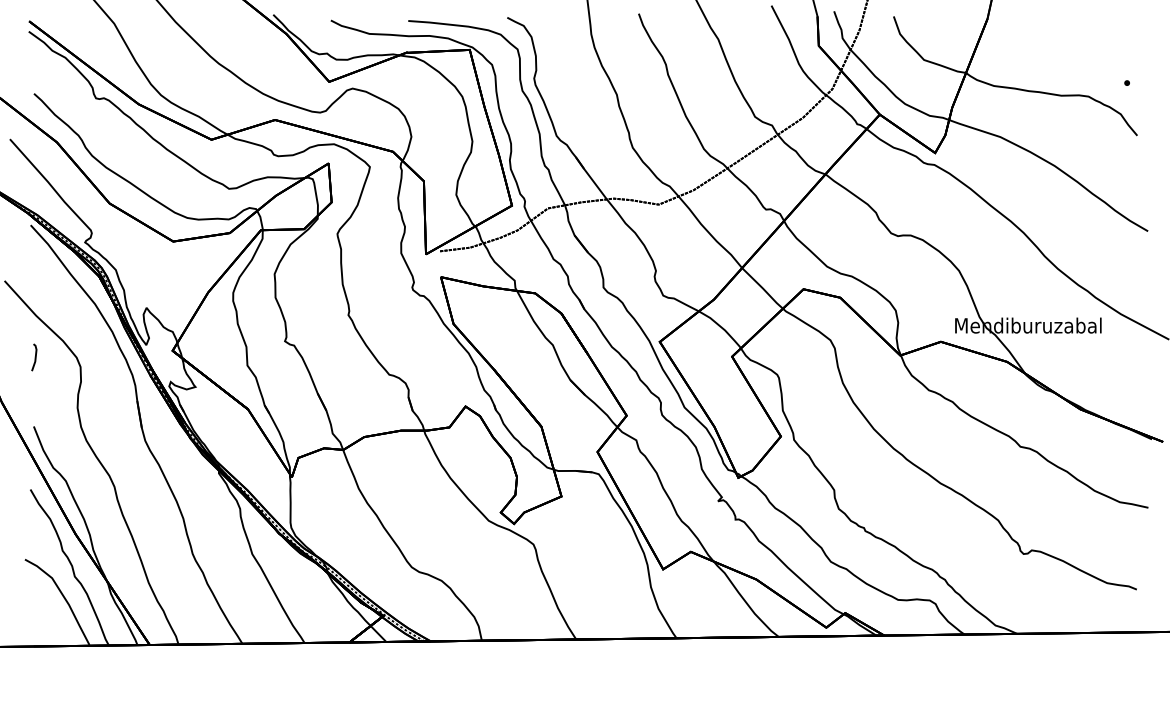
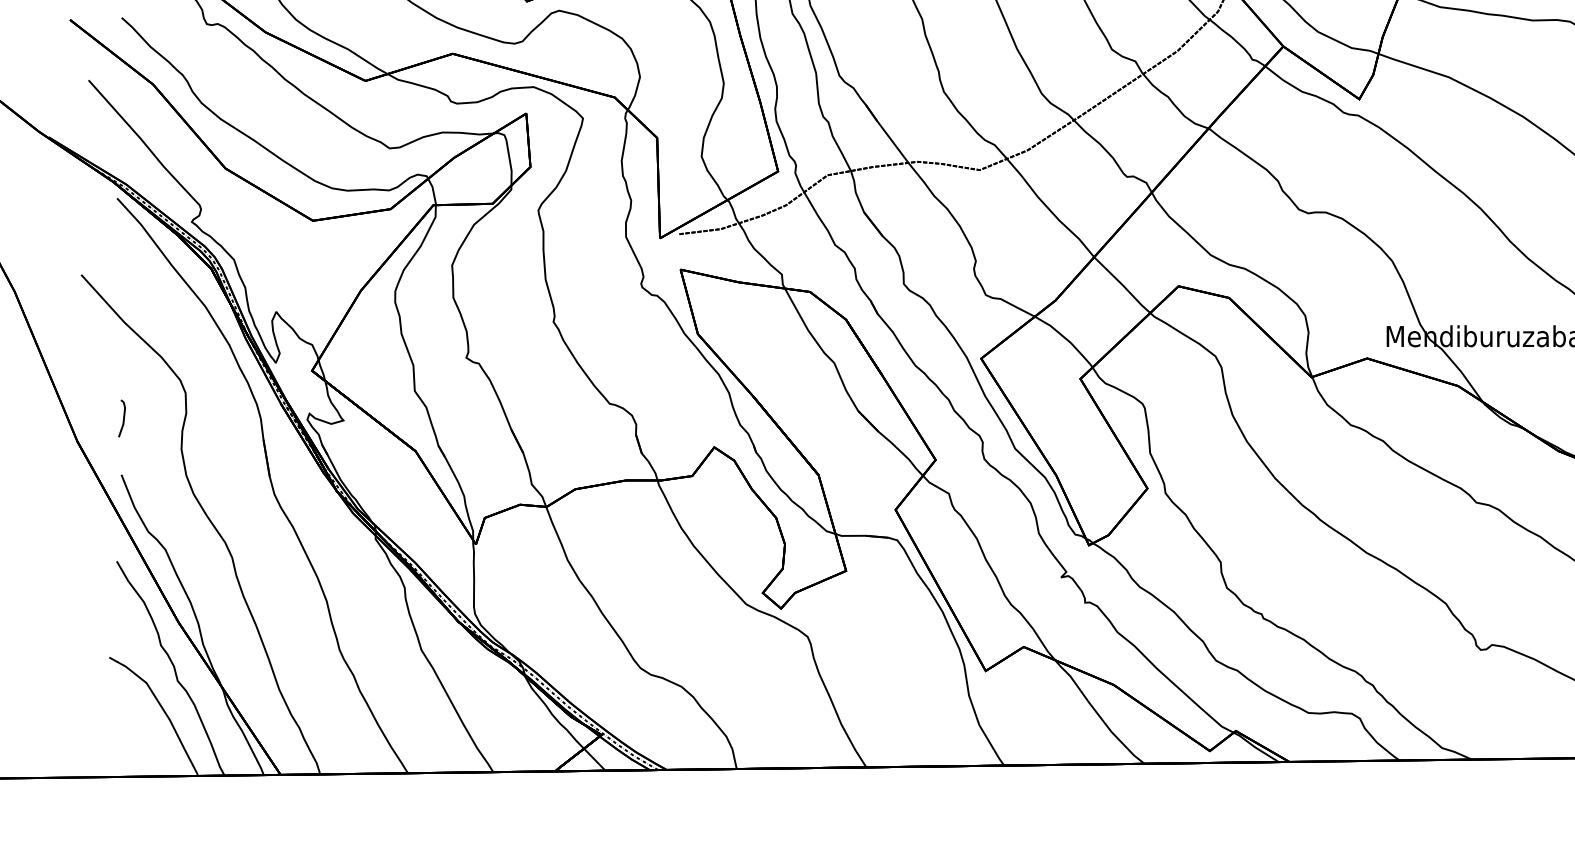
line: (34, 357) -> (122, 418), moved

